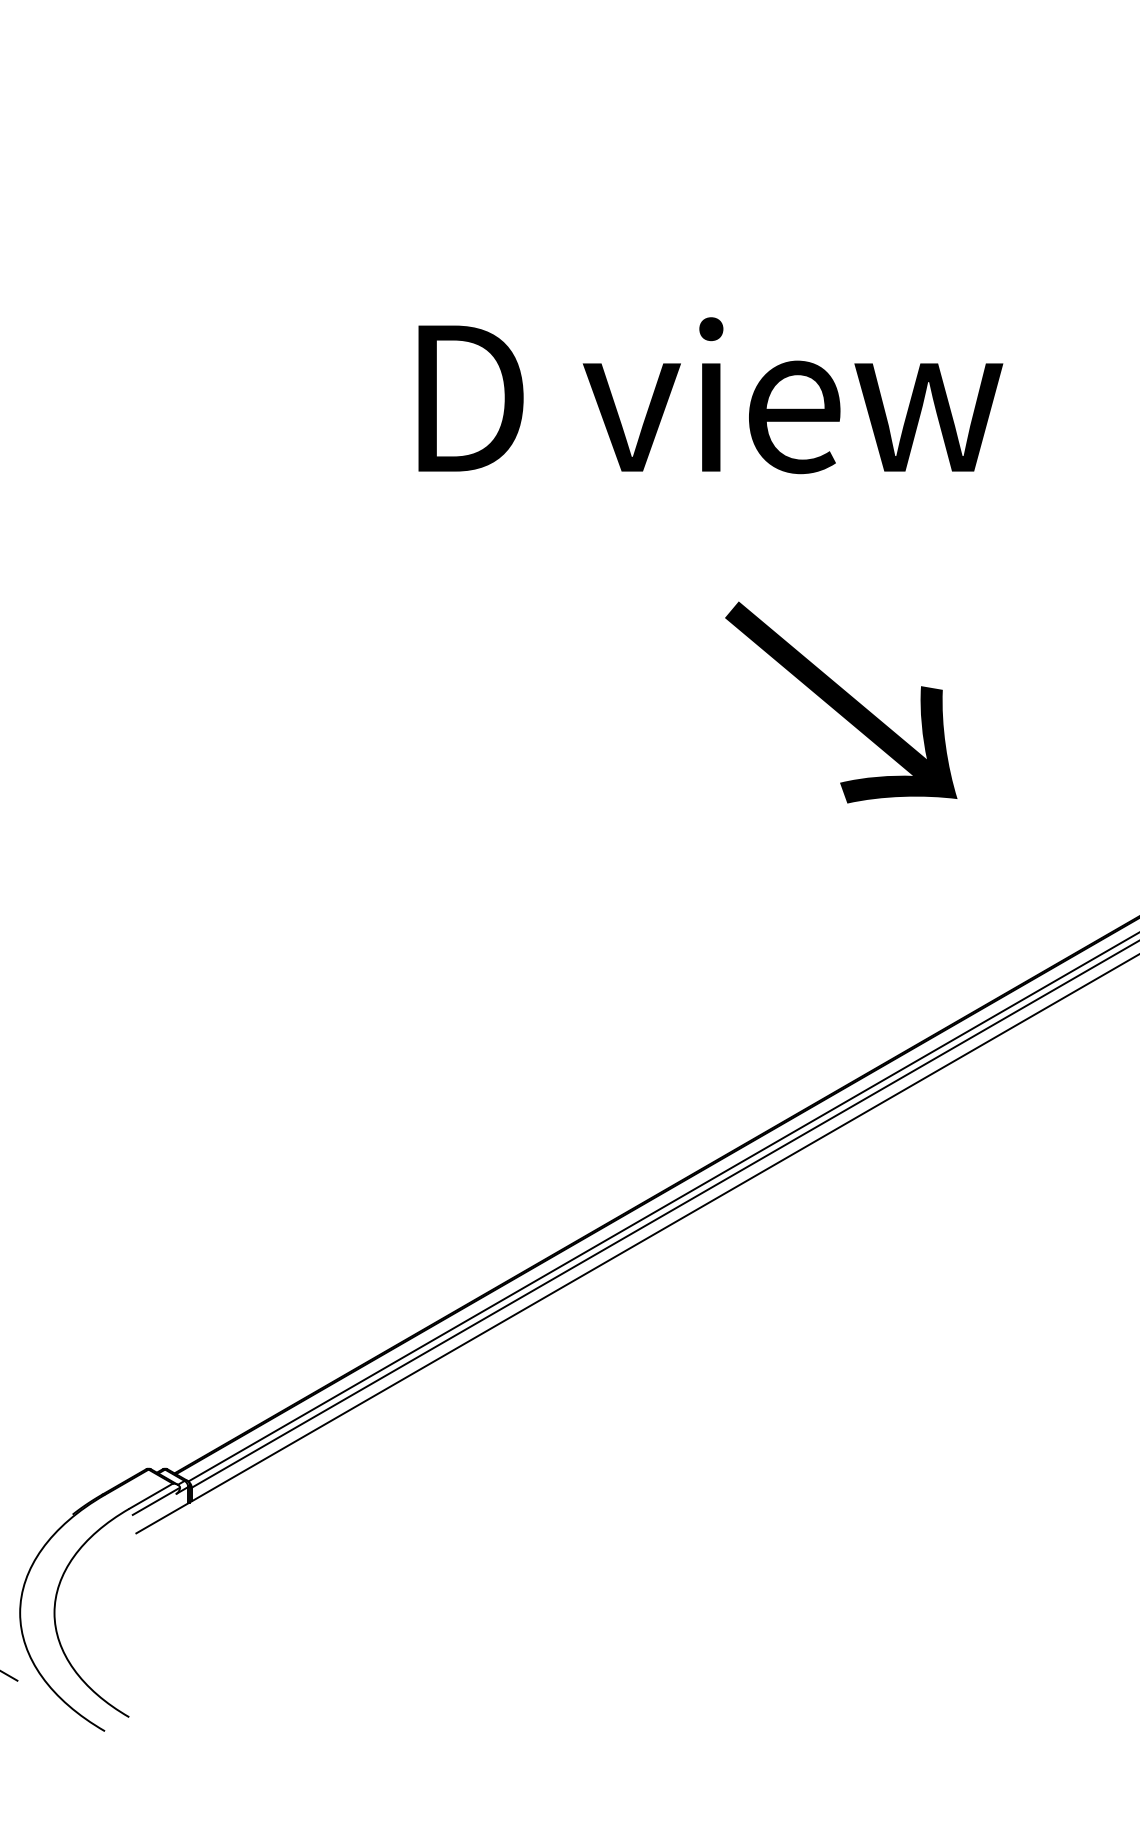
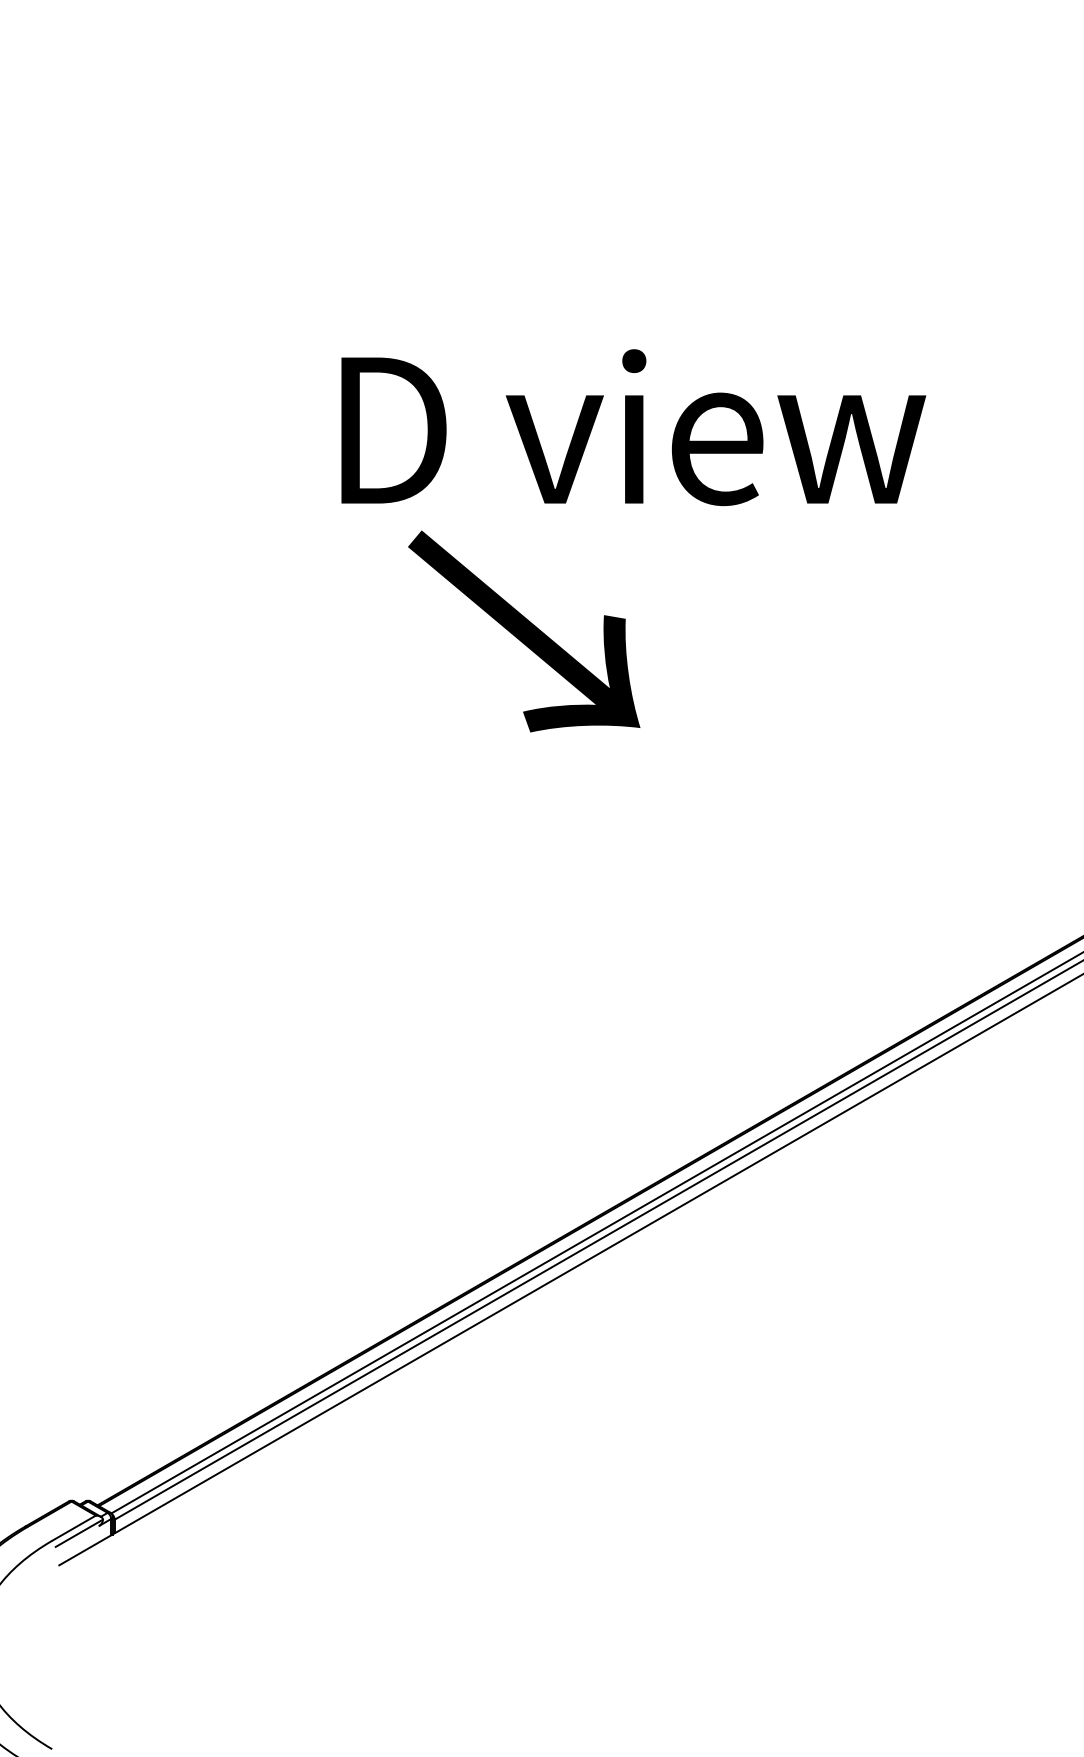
text: (841, 702) -> (524, 631), moved

